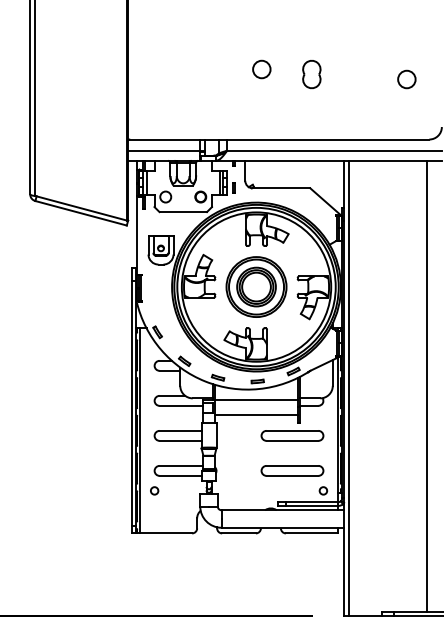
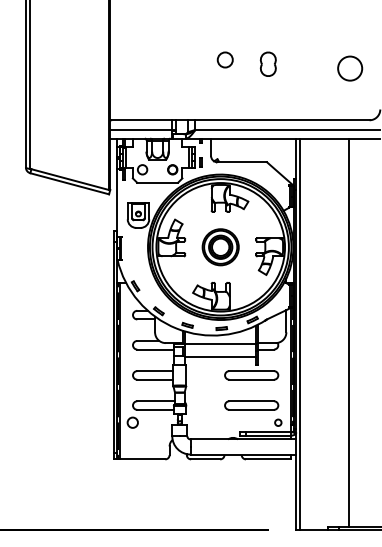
circle: (406, 79) -> (349, 68), size x1.6
part: (256, 286) -> (220, 246), size x0.7
line: (426, 386) -> (348, 332), moved
circle: (154, 490) -> (132, 422), size x1.6

